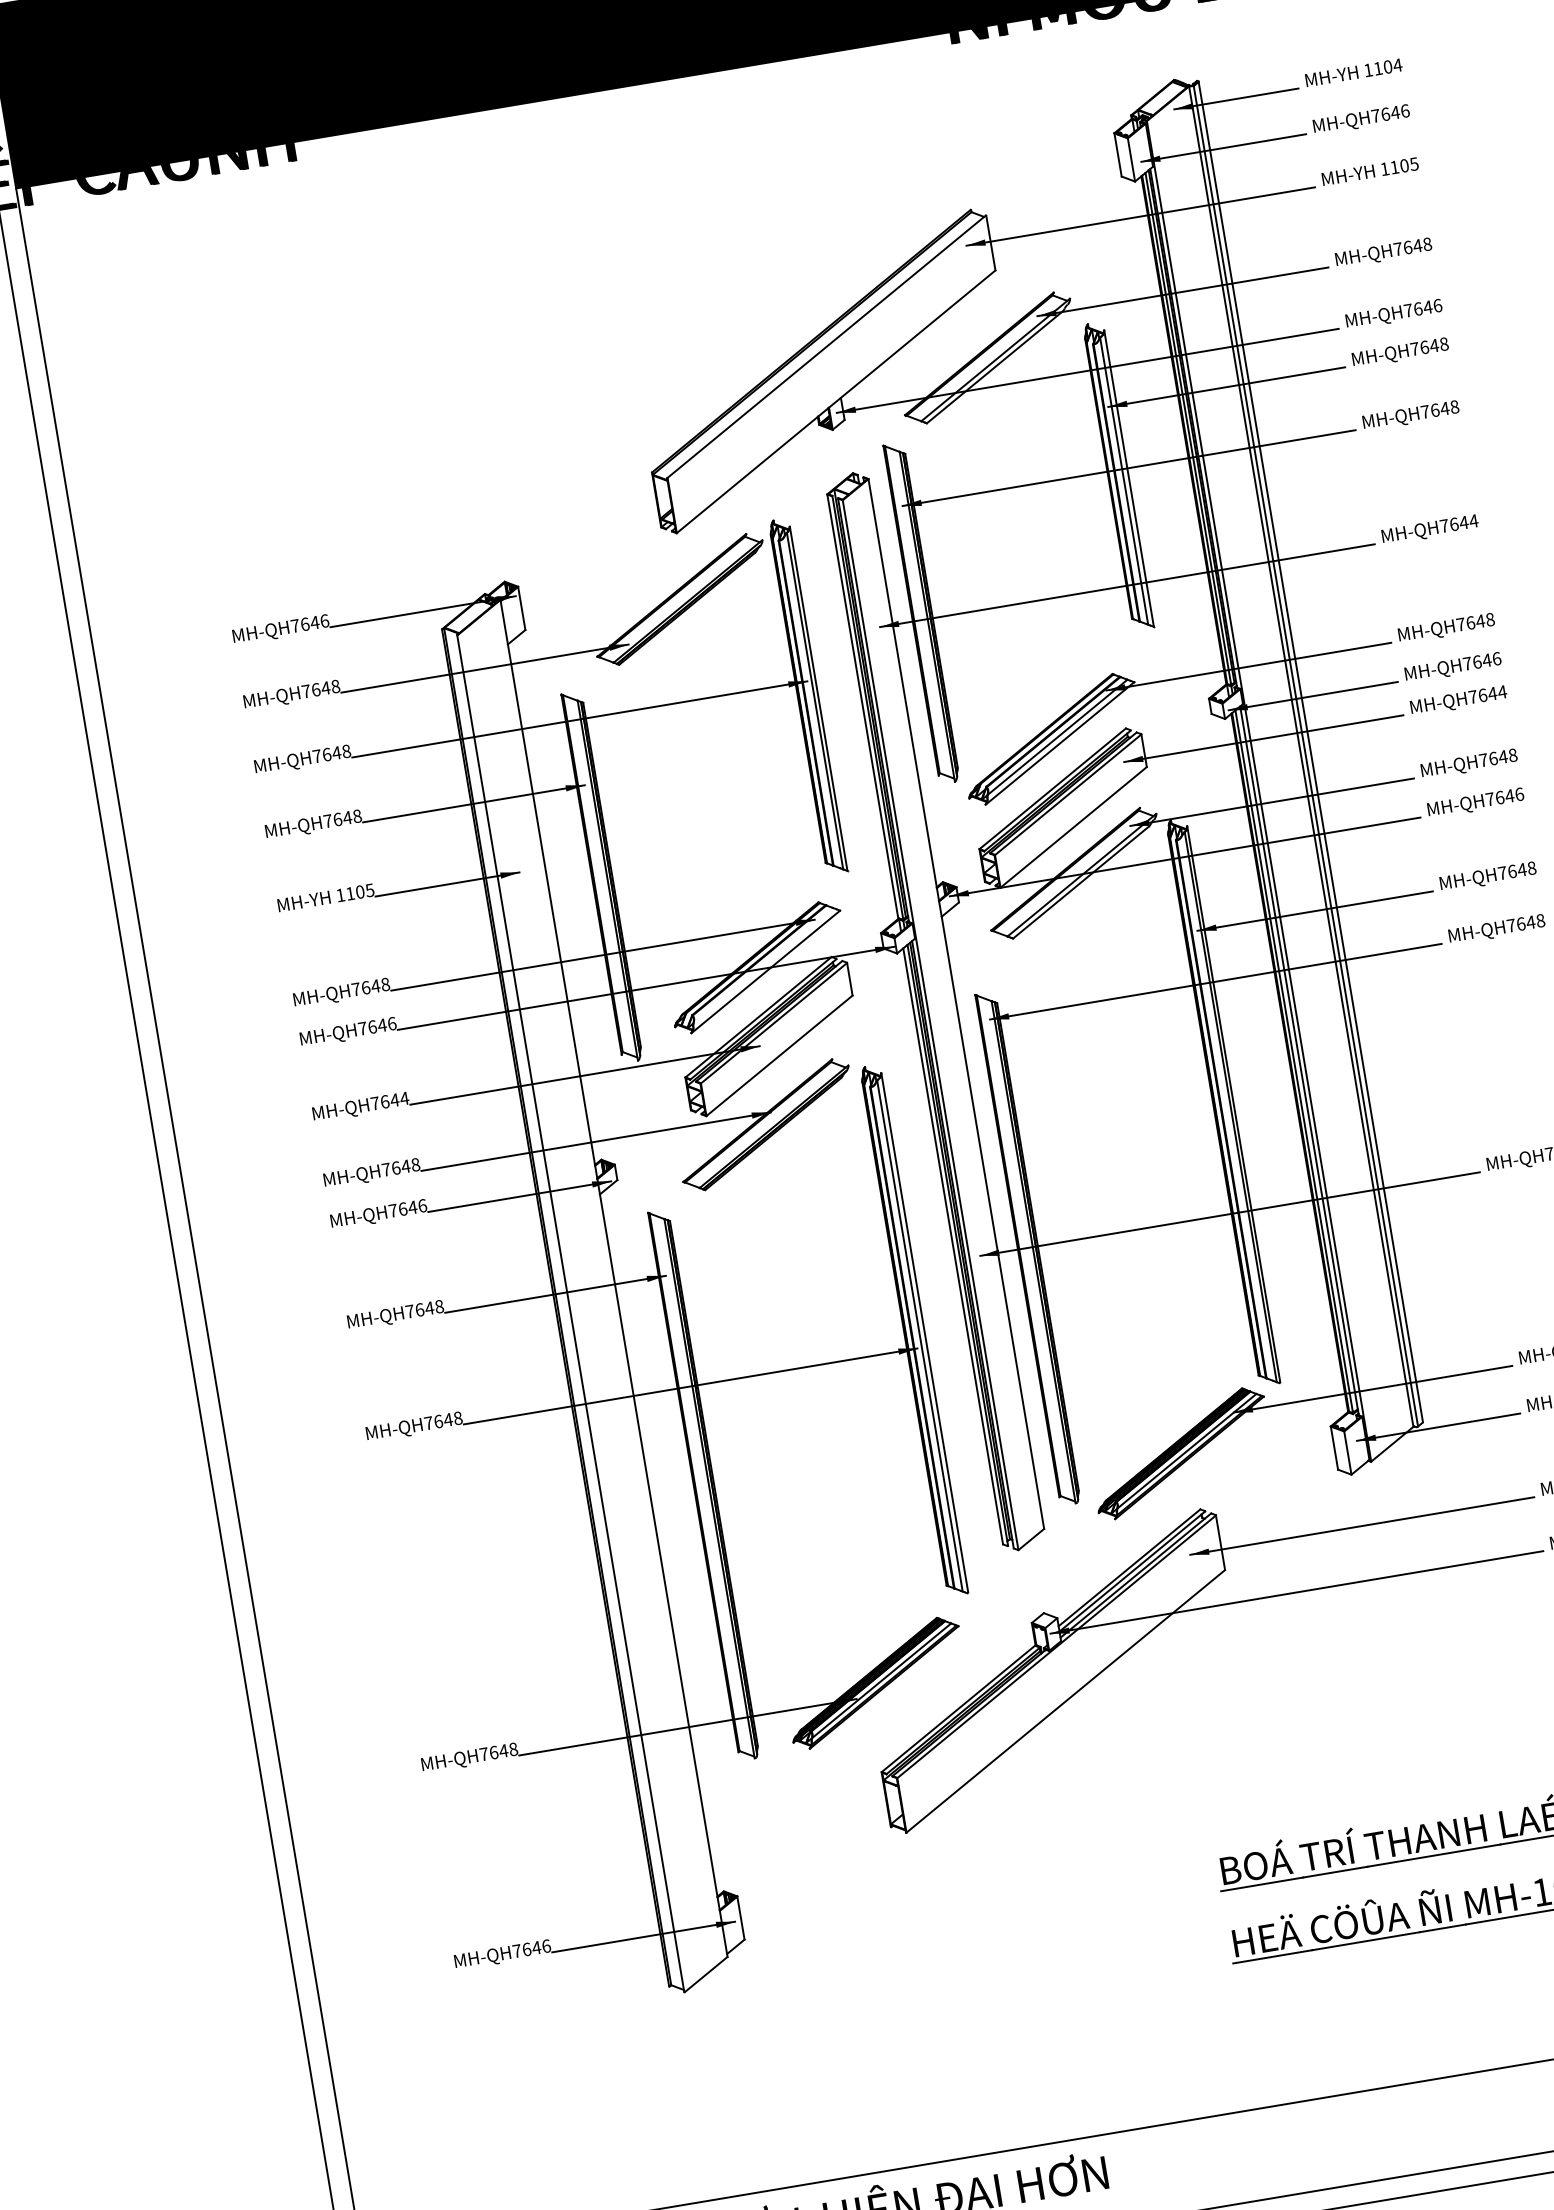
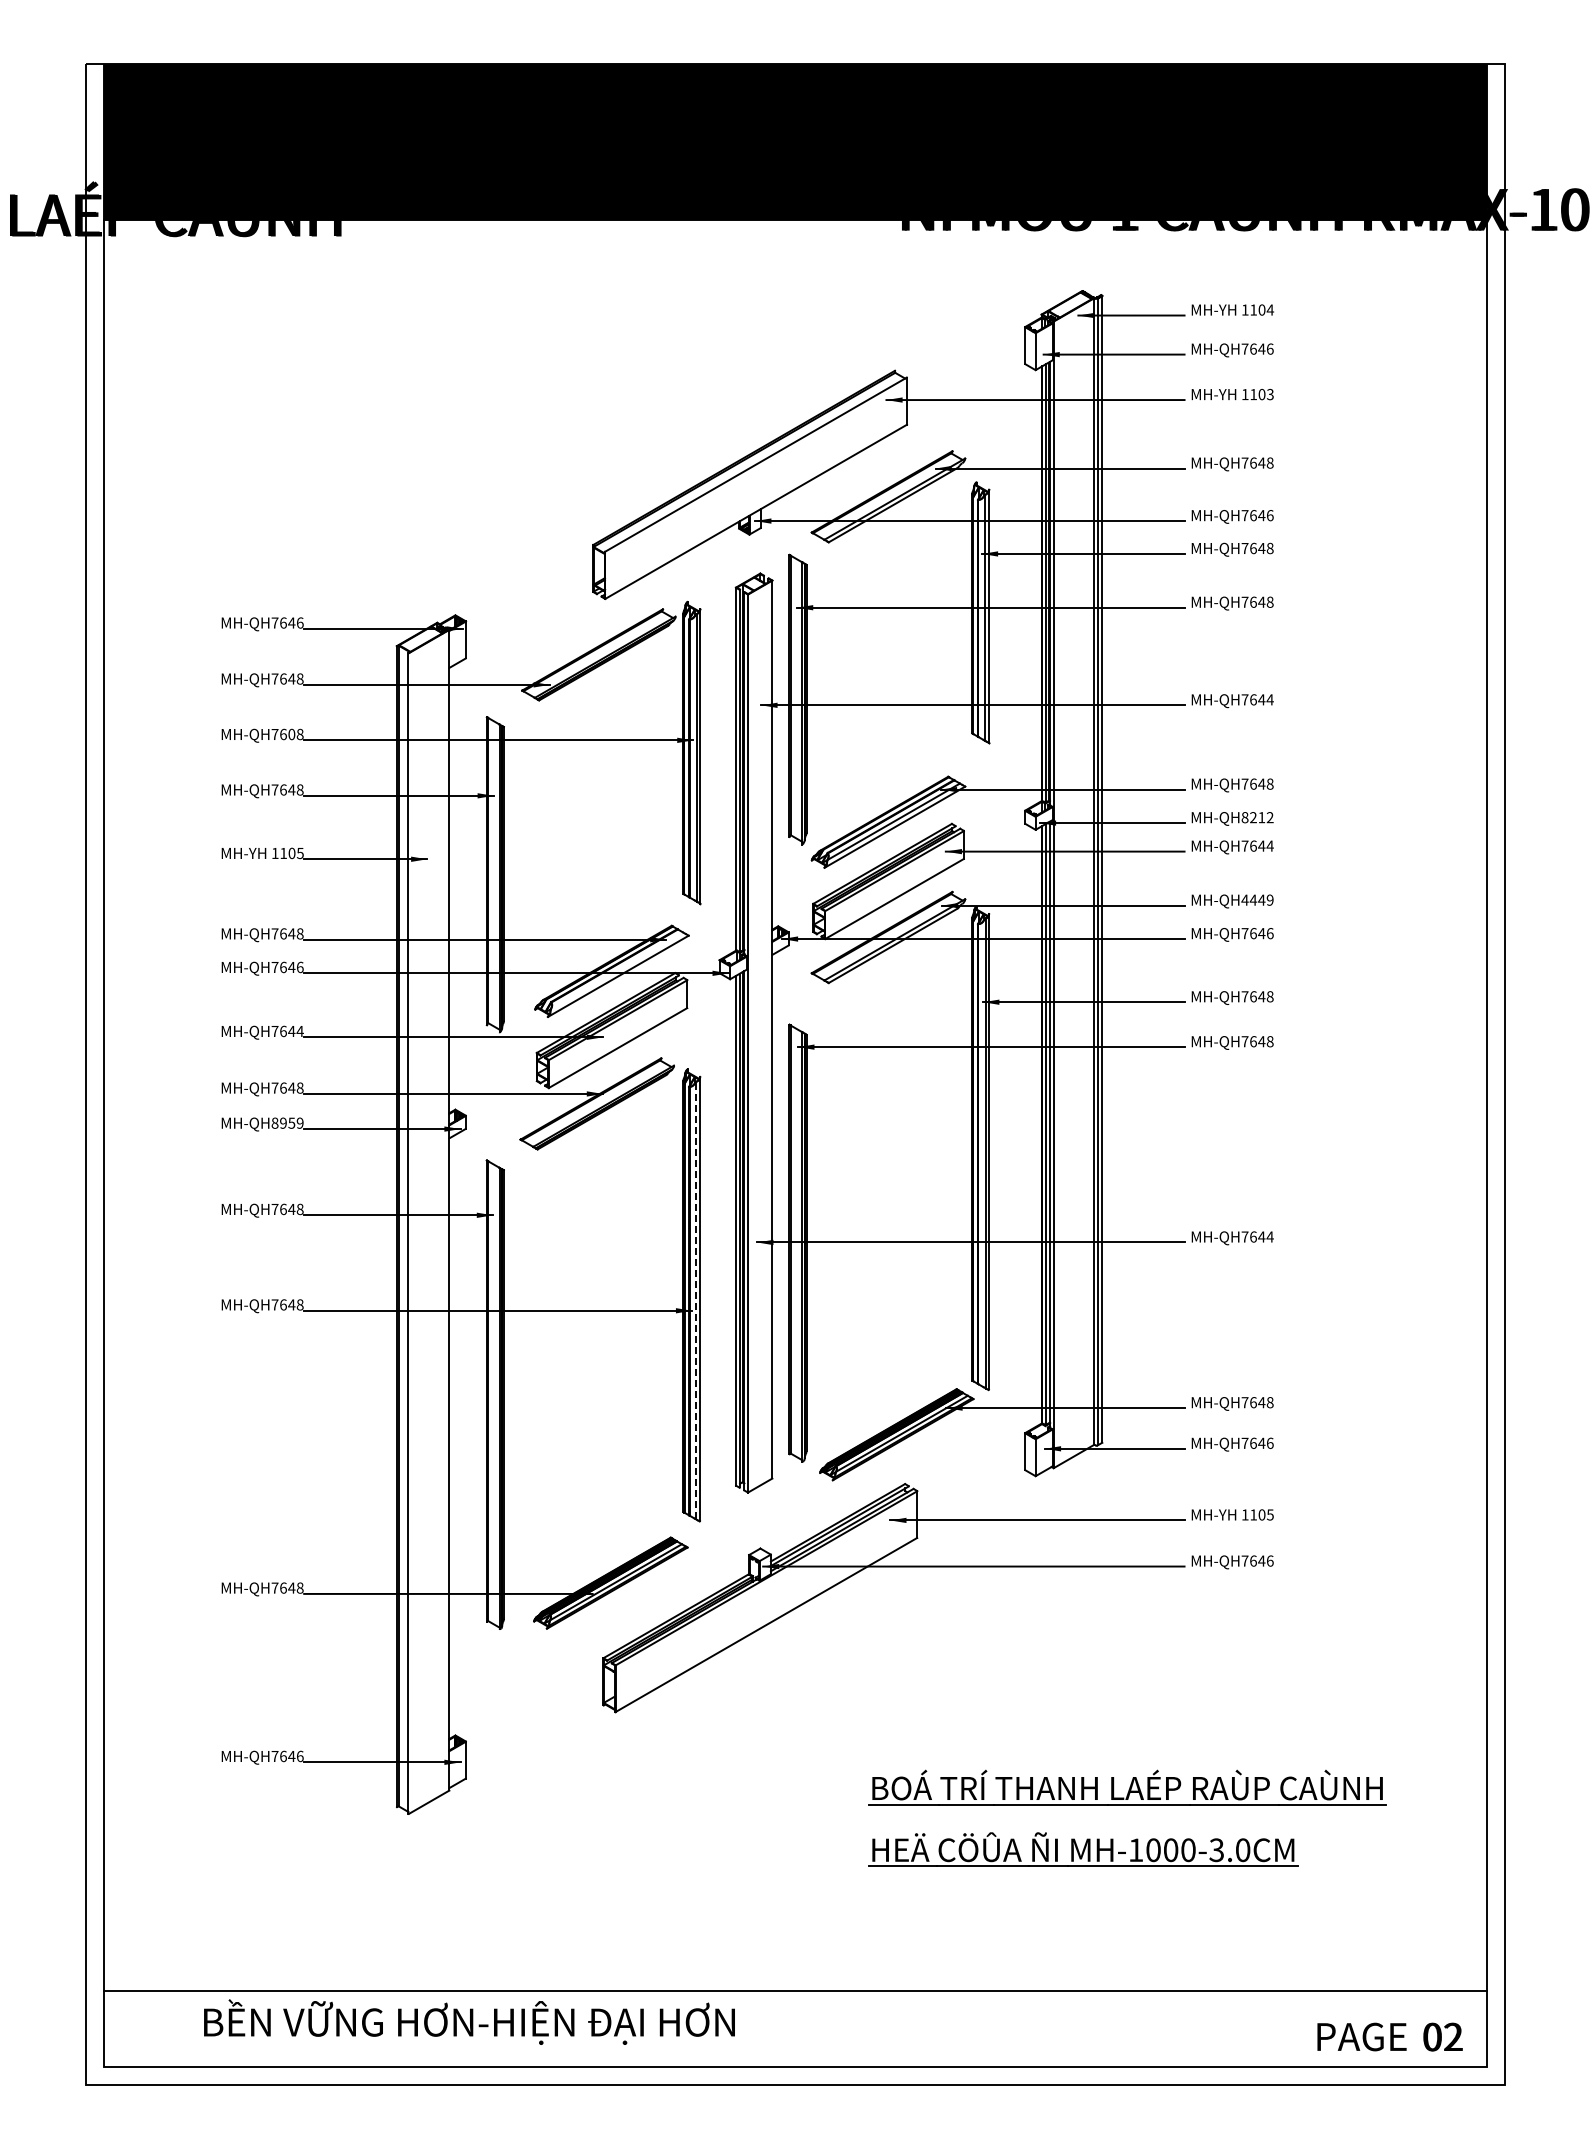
text: (1414, 162) -> (1270, 393), 1105 -> 1103
text: (1481, 661) -> (1257, 817), MH-QH7646 -> MH-QH8212
text: (336, 753) -> (291, 734), MH-QH7648 -> MH-QH7608
text: (1498, 757) -> (1257, 899), MH-QH7648 -> MH-QH4449
text: (407, 1207) -> (287, 1122), MH-QH7646 -> MH-QH8959
line: (919, 1335) -> (695, 1300), solid -> dashed

